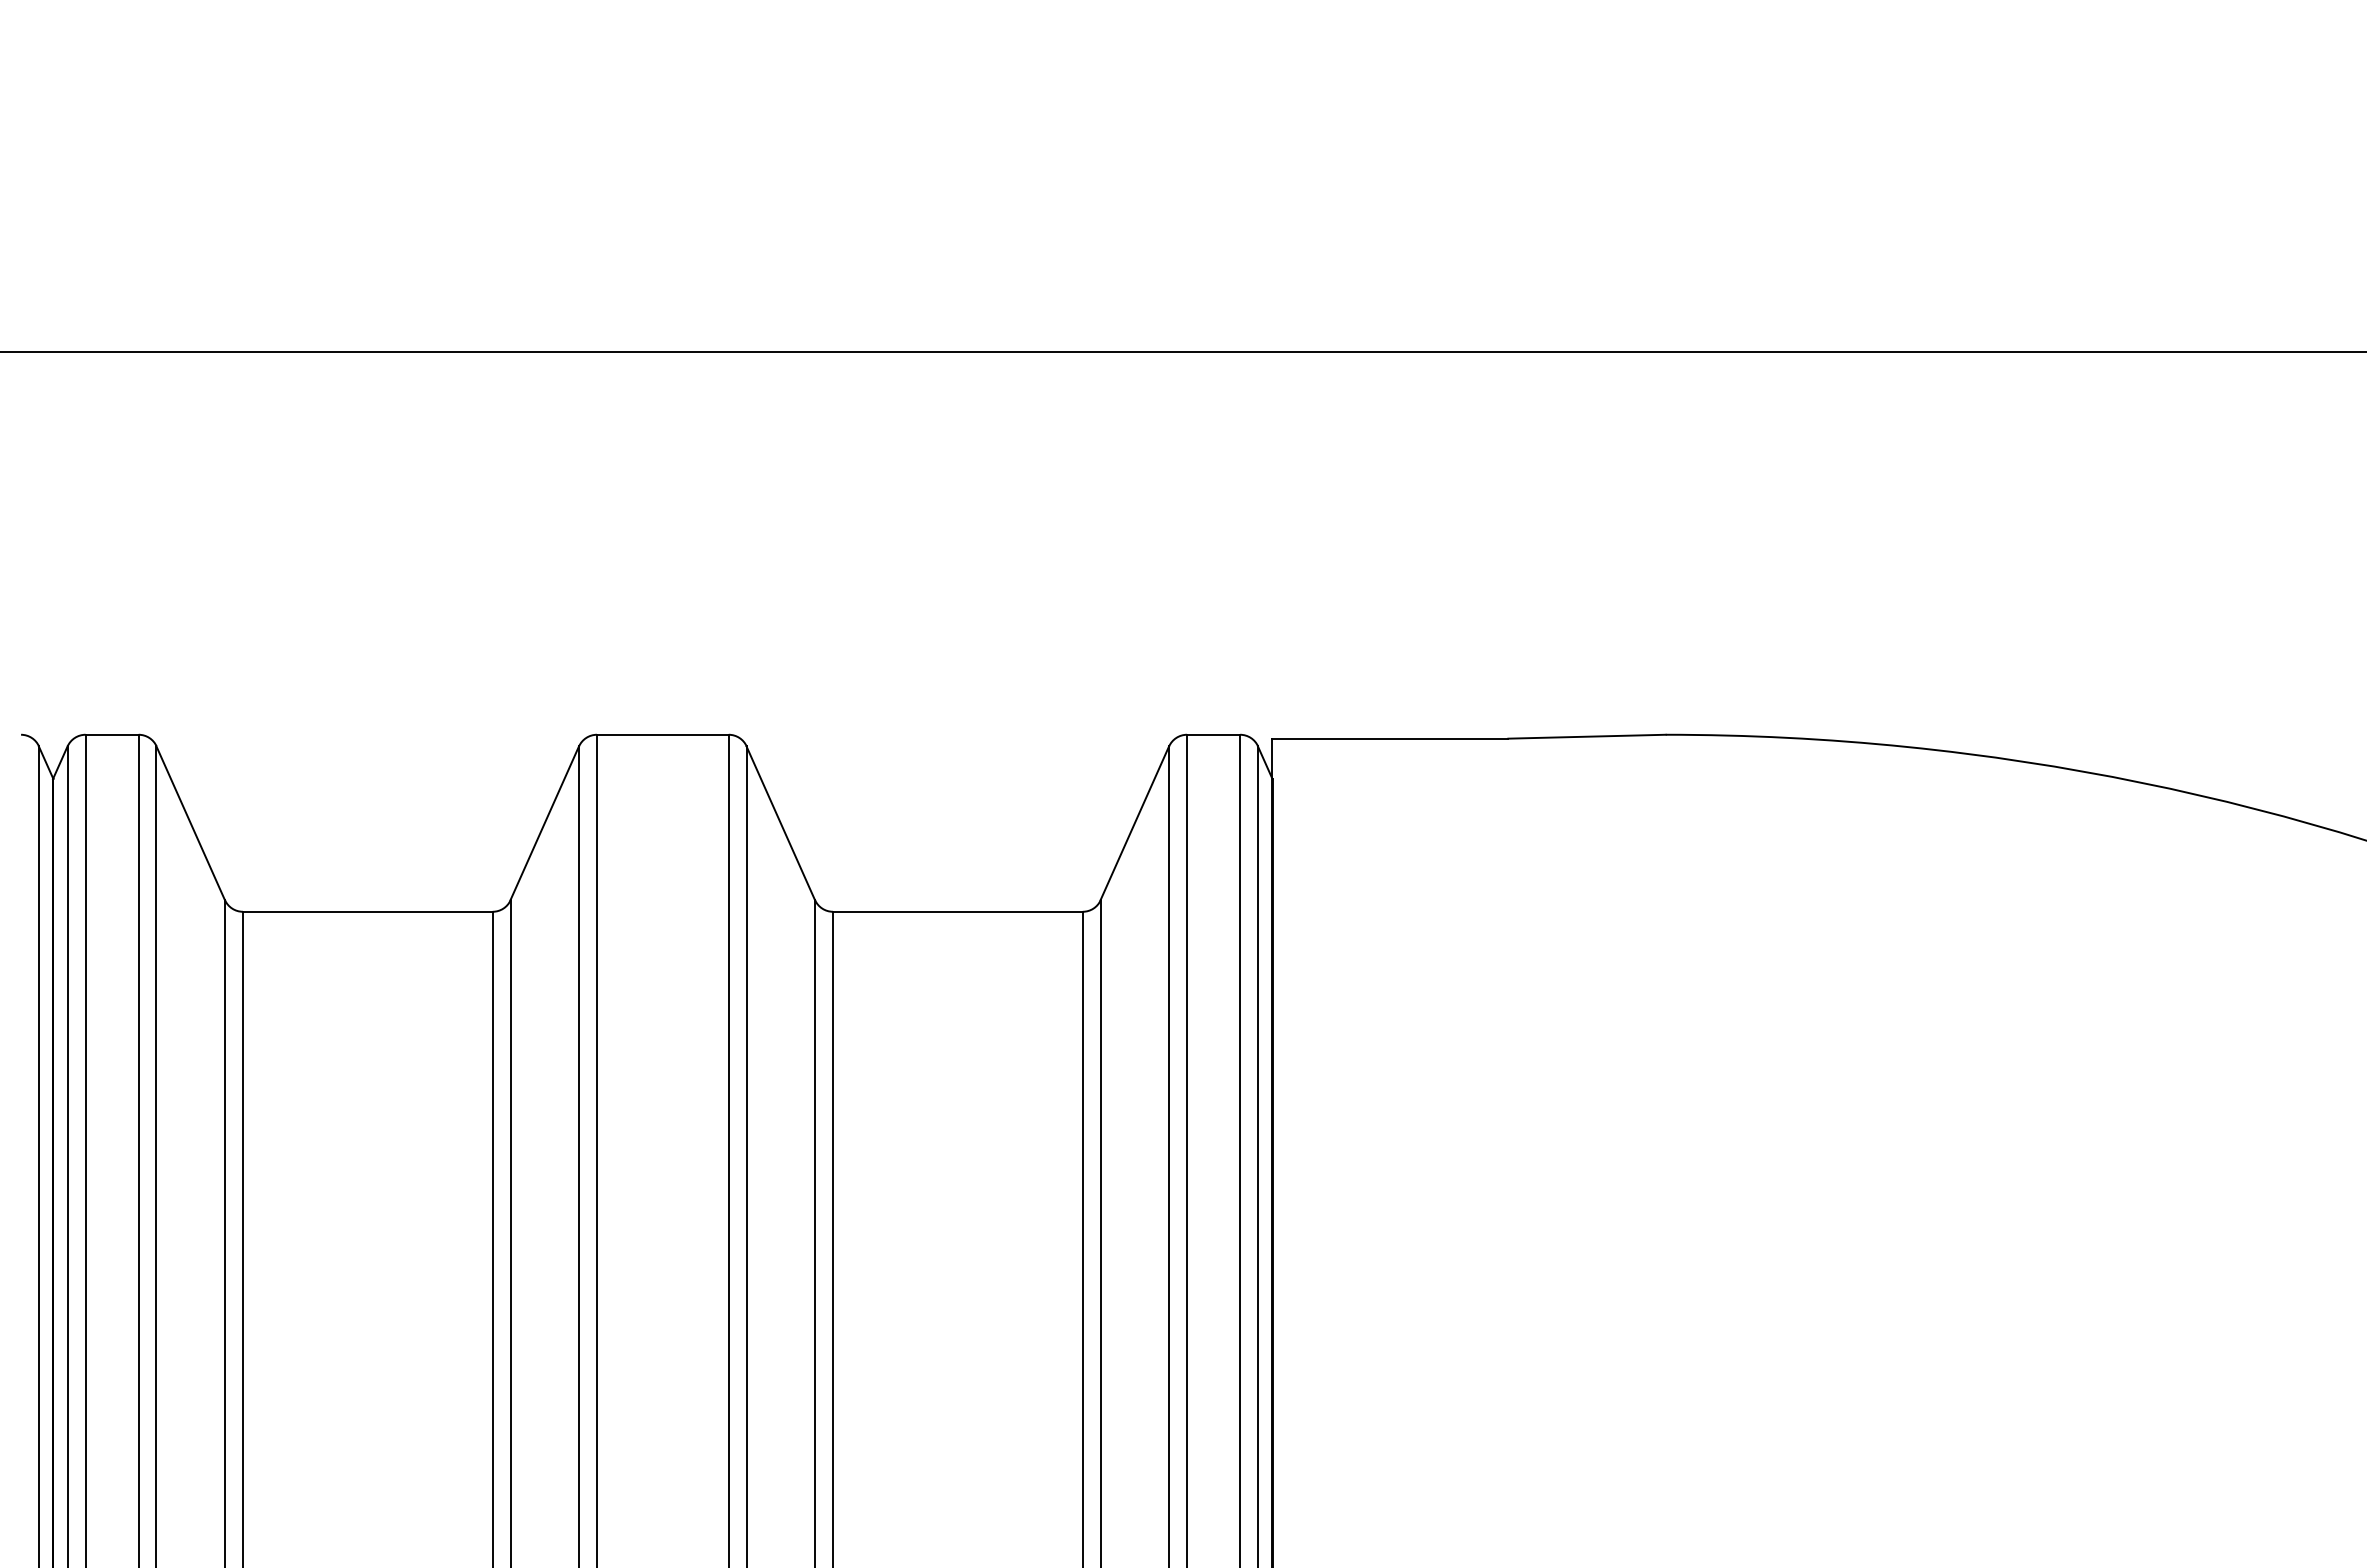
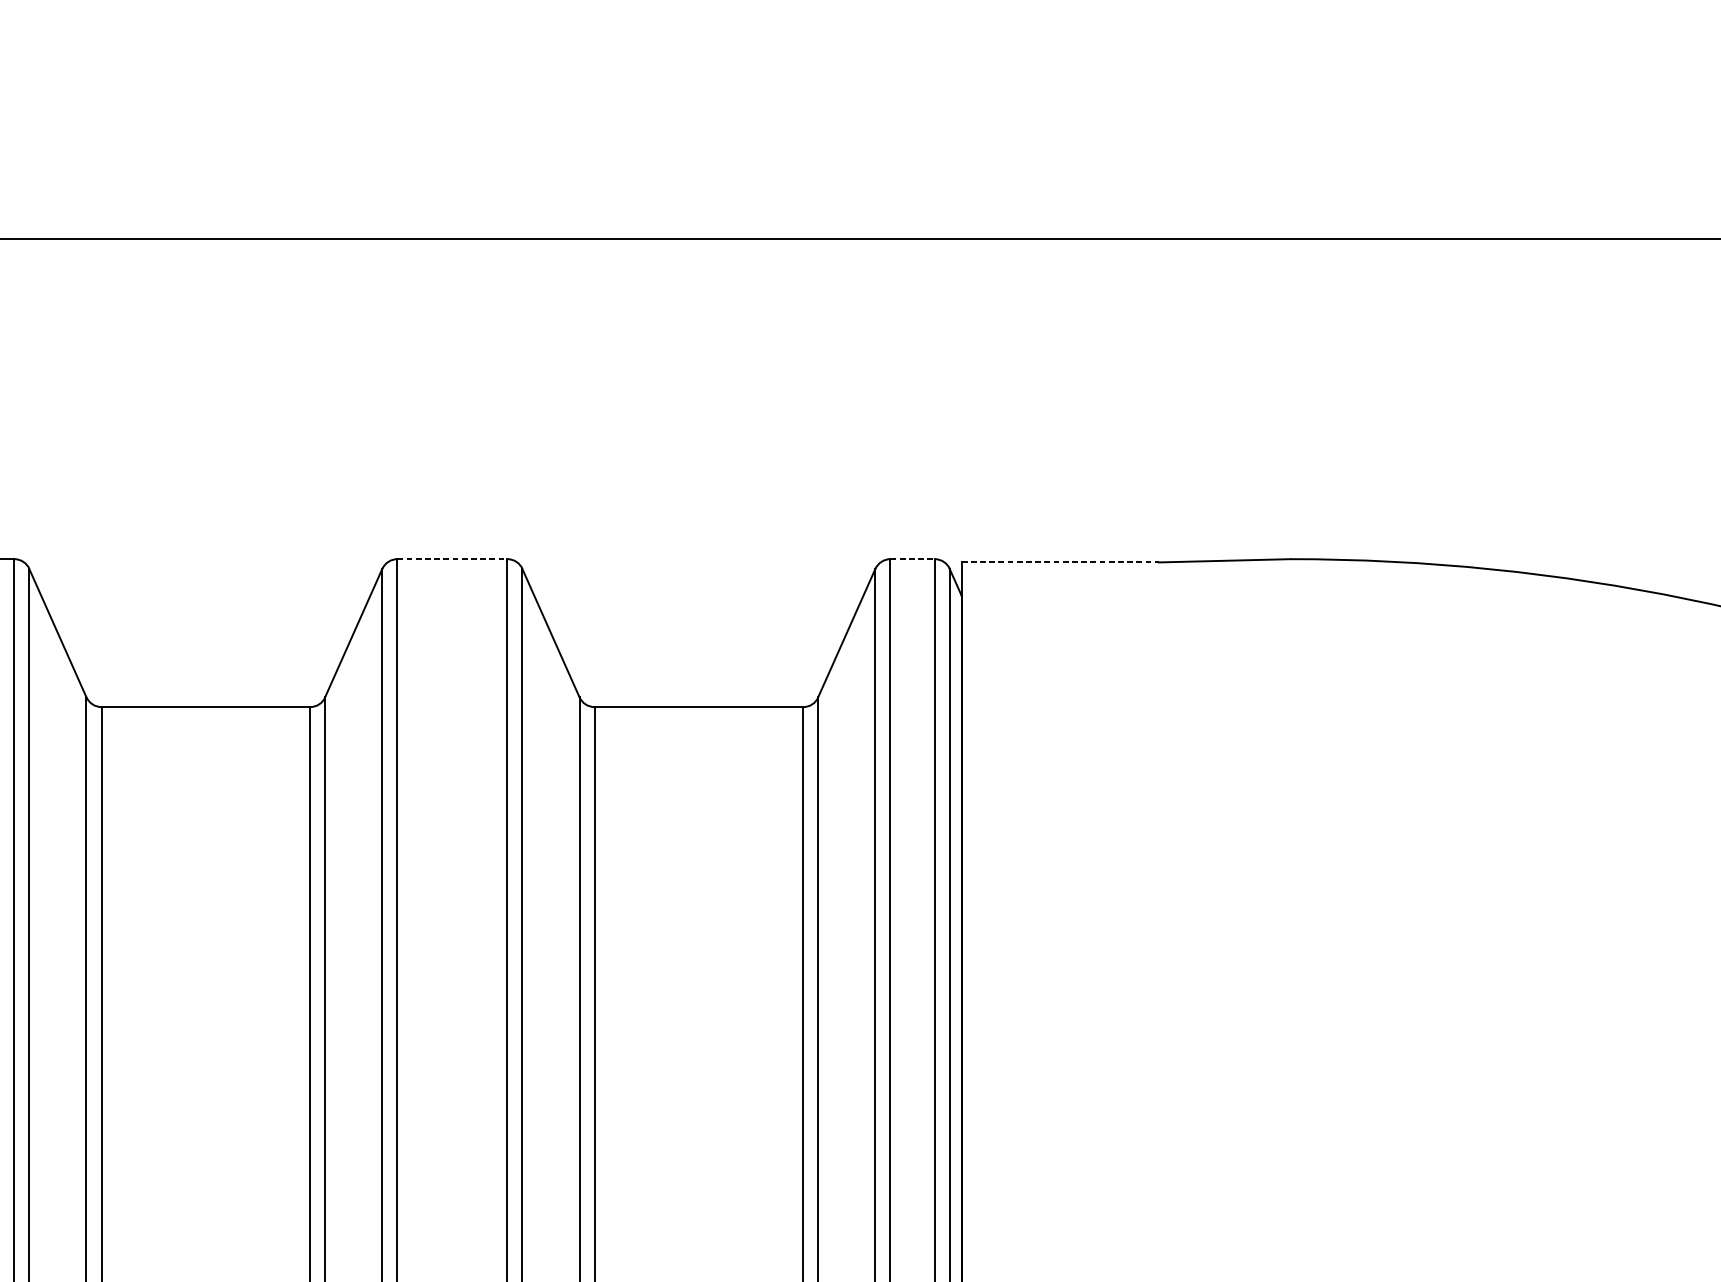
line: (662, 734) -> (452, 558), solid -> dashed
line: (1213, 734) -> (912, 558), solid -> dashed
line: (1390, 738) -> (1060, 562), solid -> dashed

